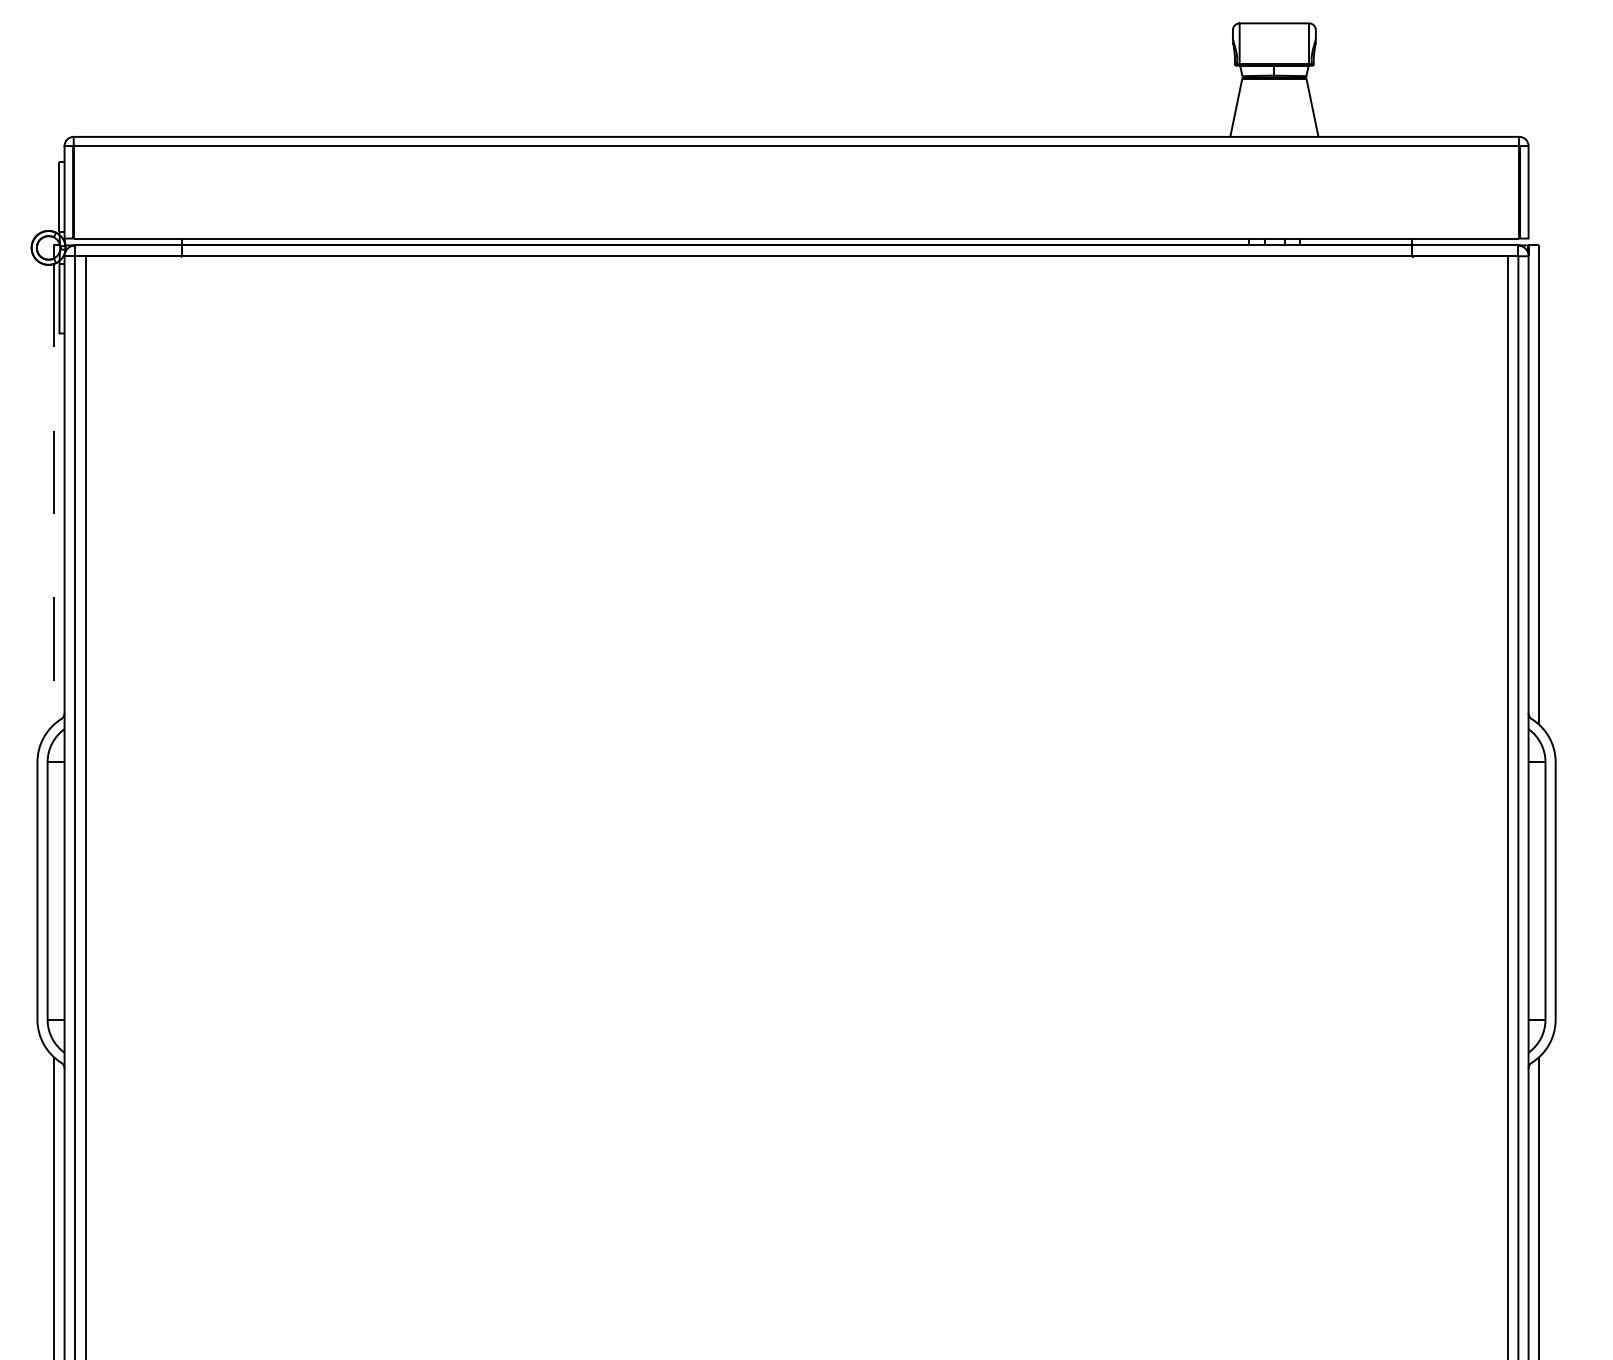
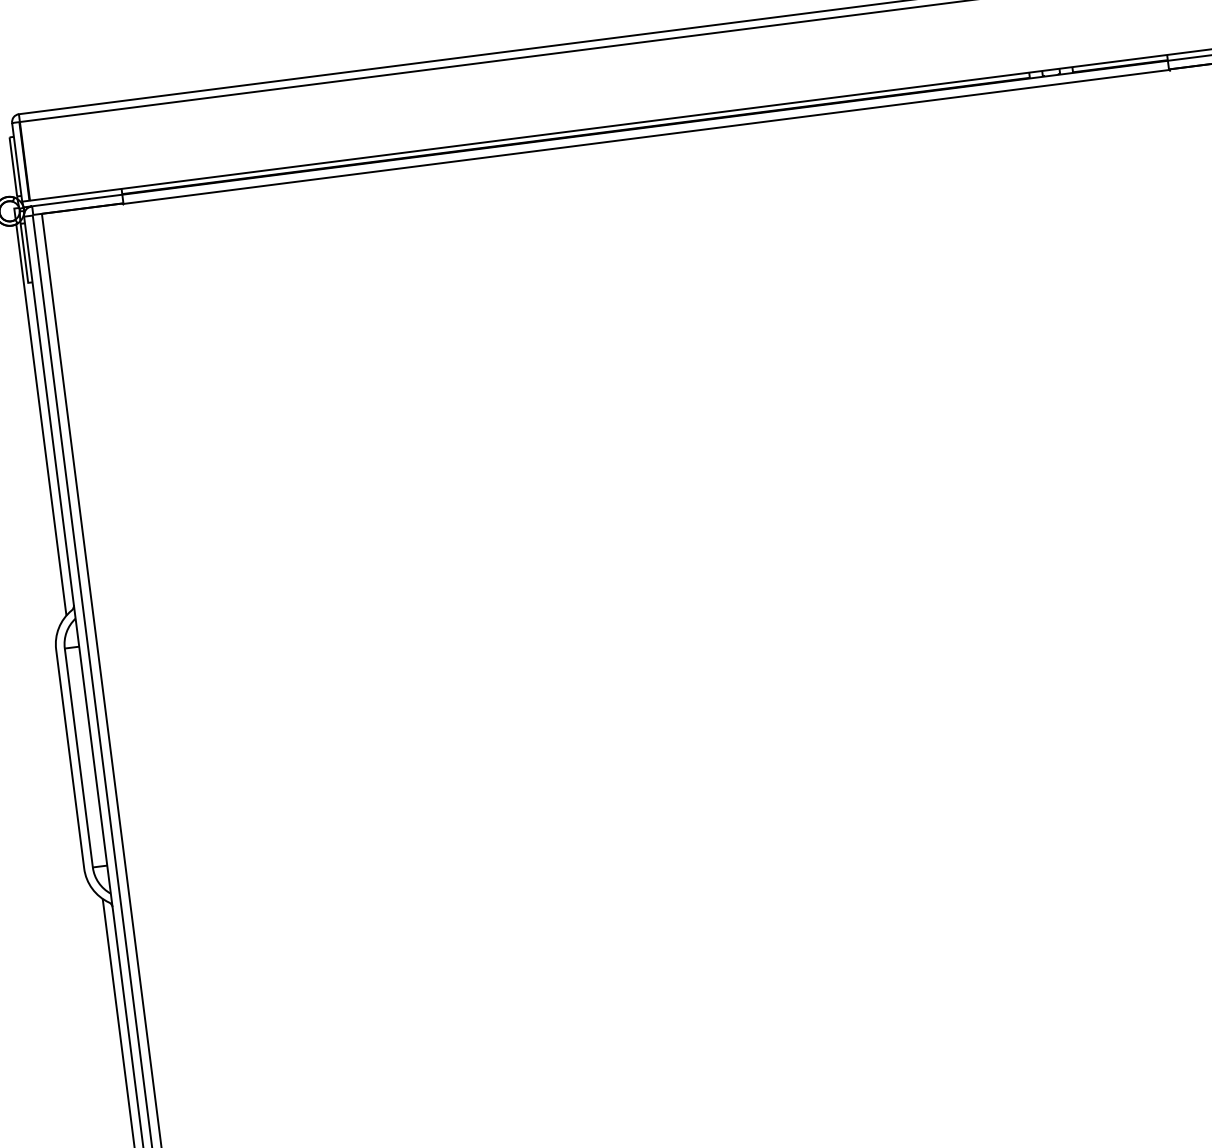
line: (54, 494) -> (41, 420), dashed -> solid

